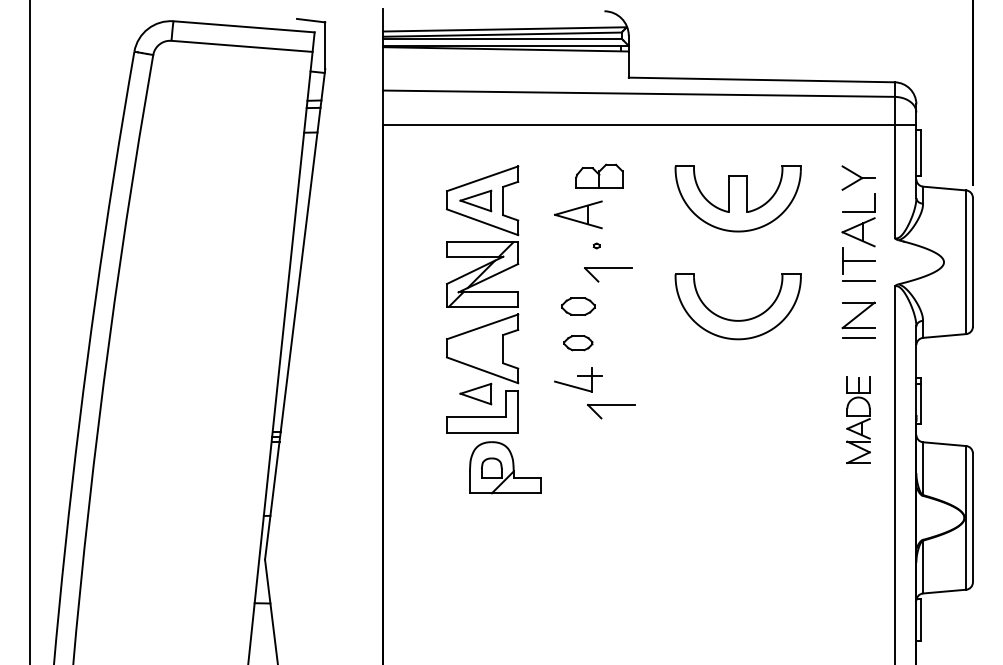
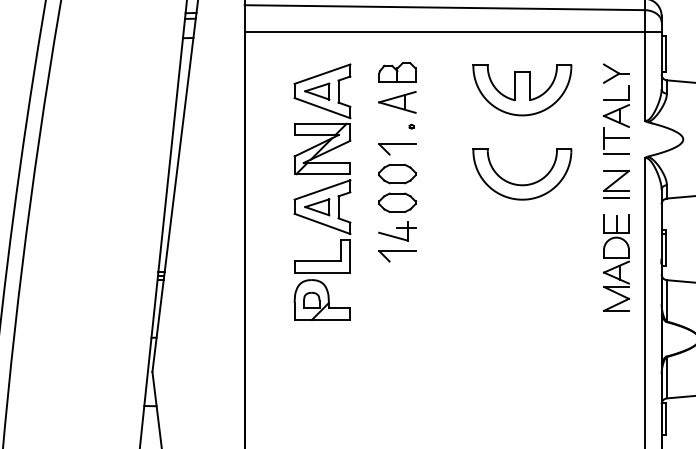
part: (599, 175) -> (397, 71), moved
part: (608, 274) -> (397, 149), moved
part: (578, 306) -> (397, 174), size x1.43
part: (578, 342) -> (397, 202), size x1.67
part: (475, 393) -> (316, 206), moved
part: (611, 411) -> (397, 256), moved
part: (858, 419) -> (616, 262), size x1.43
part: (505, 467) -> (322, 299), moved

